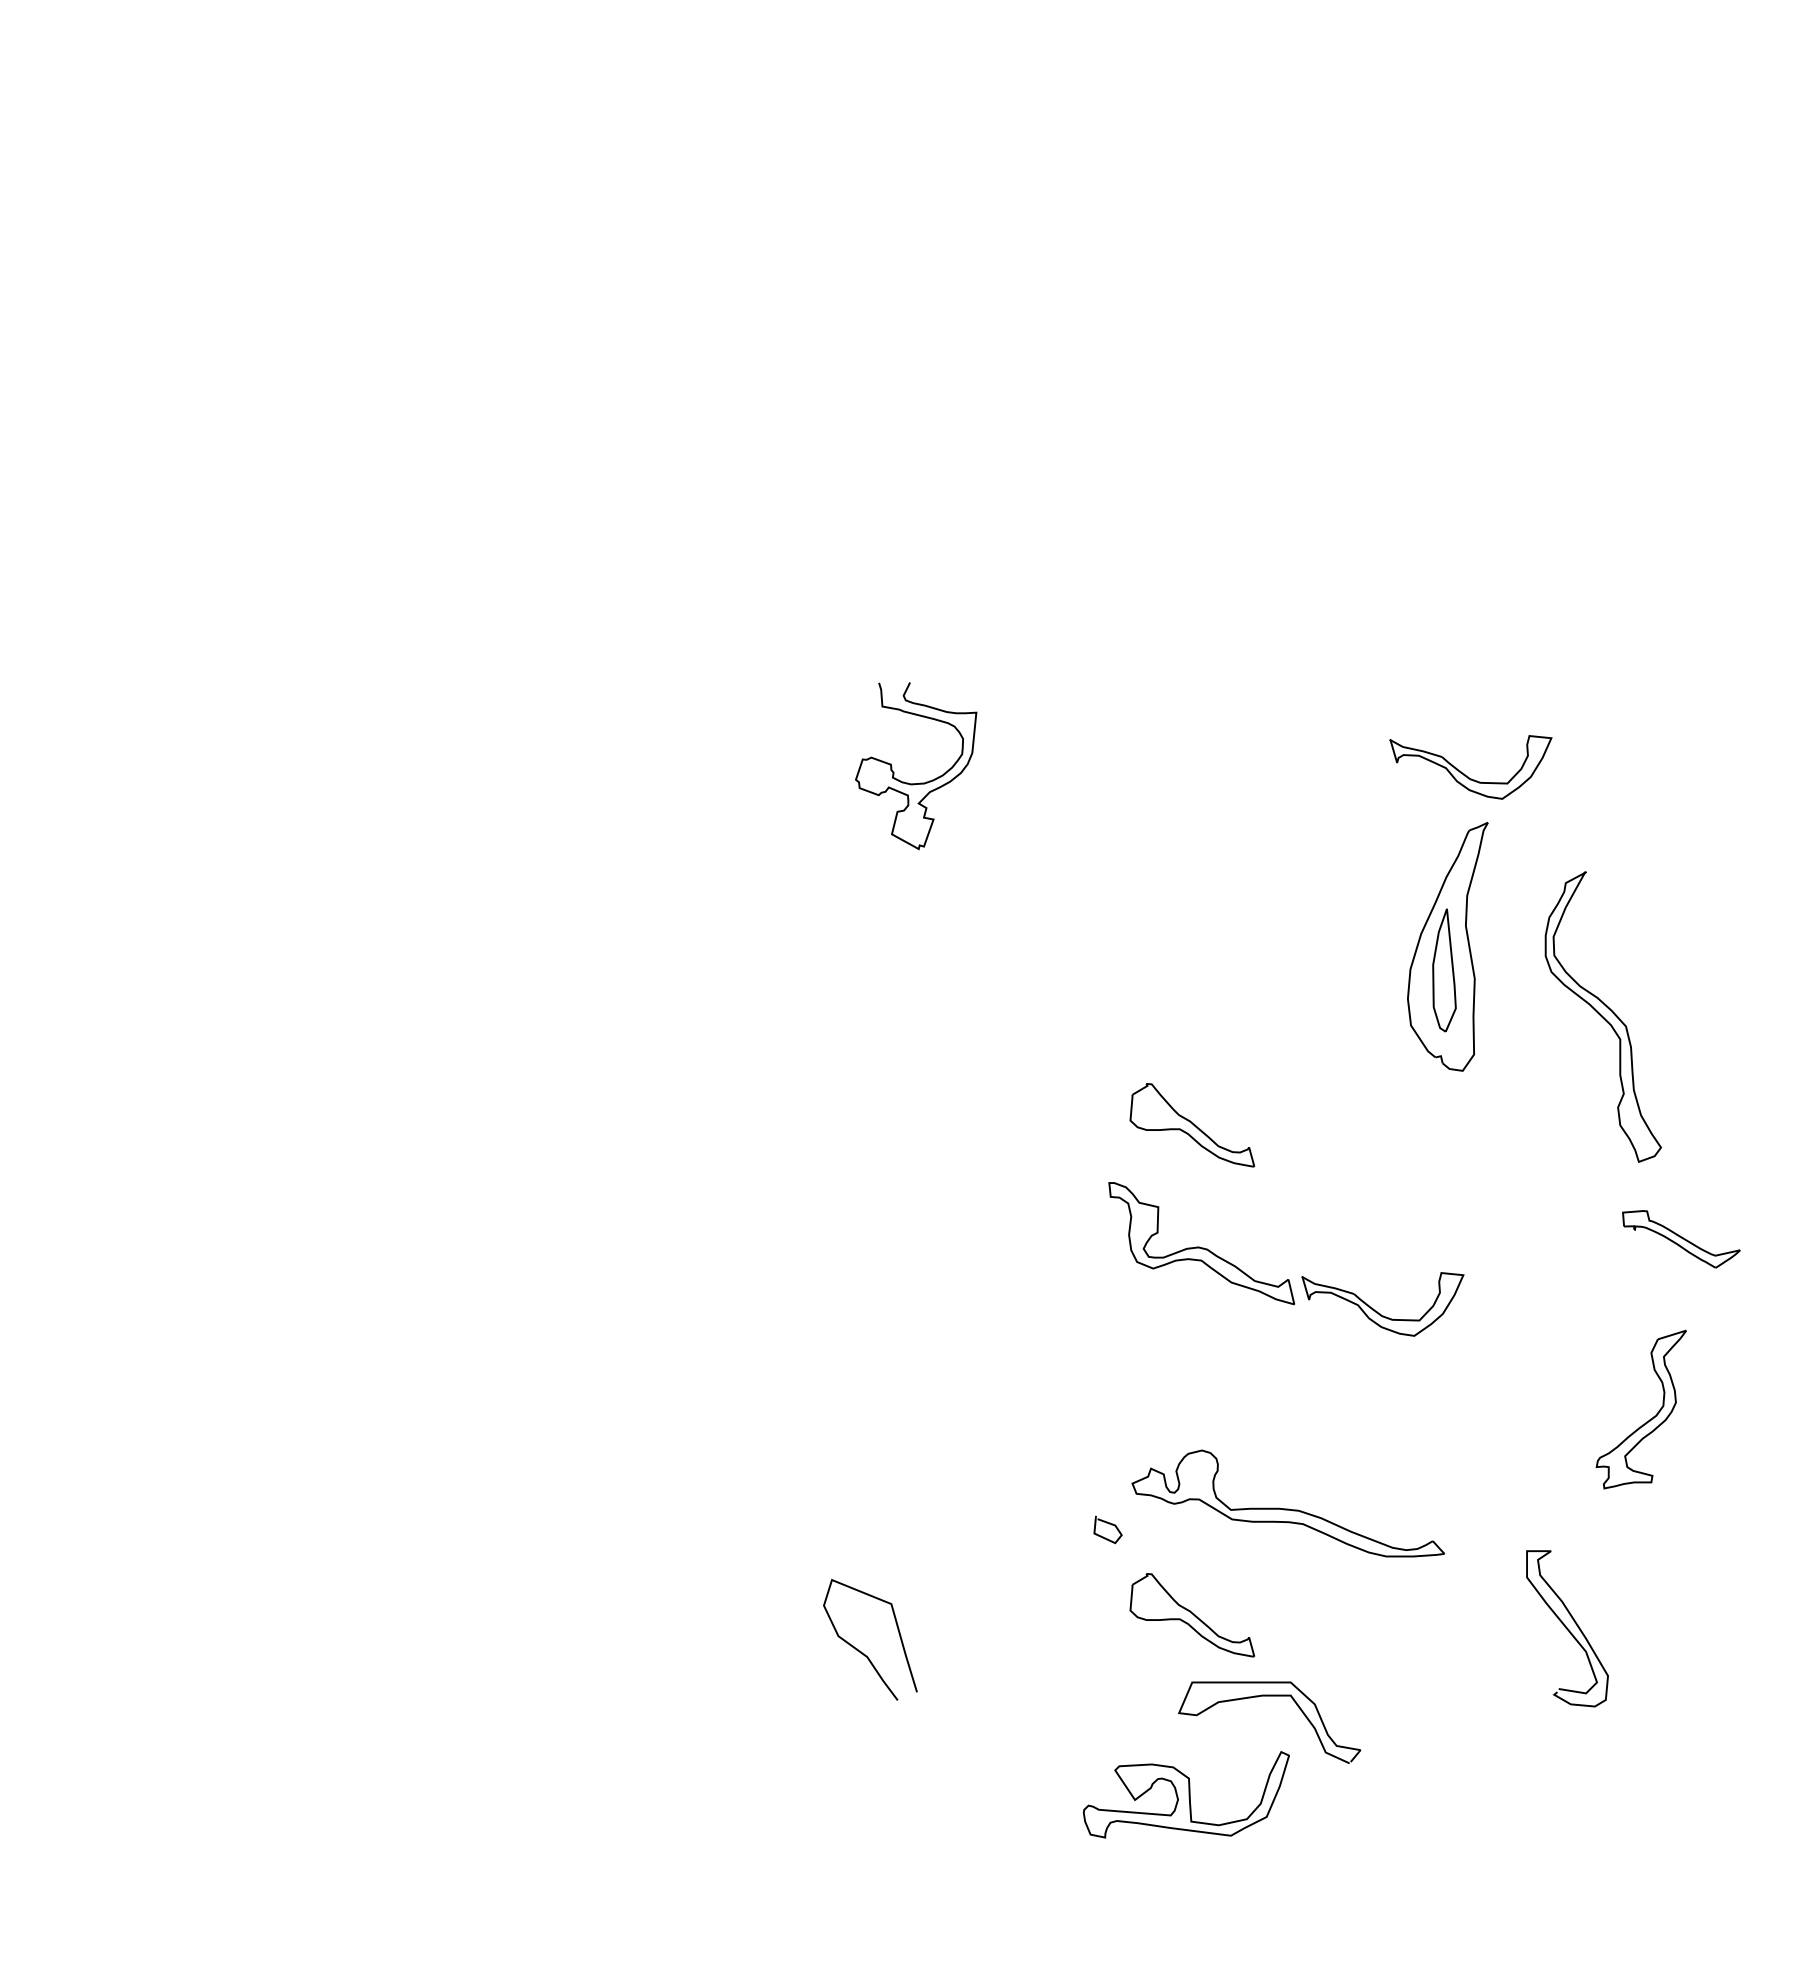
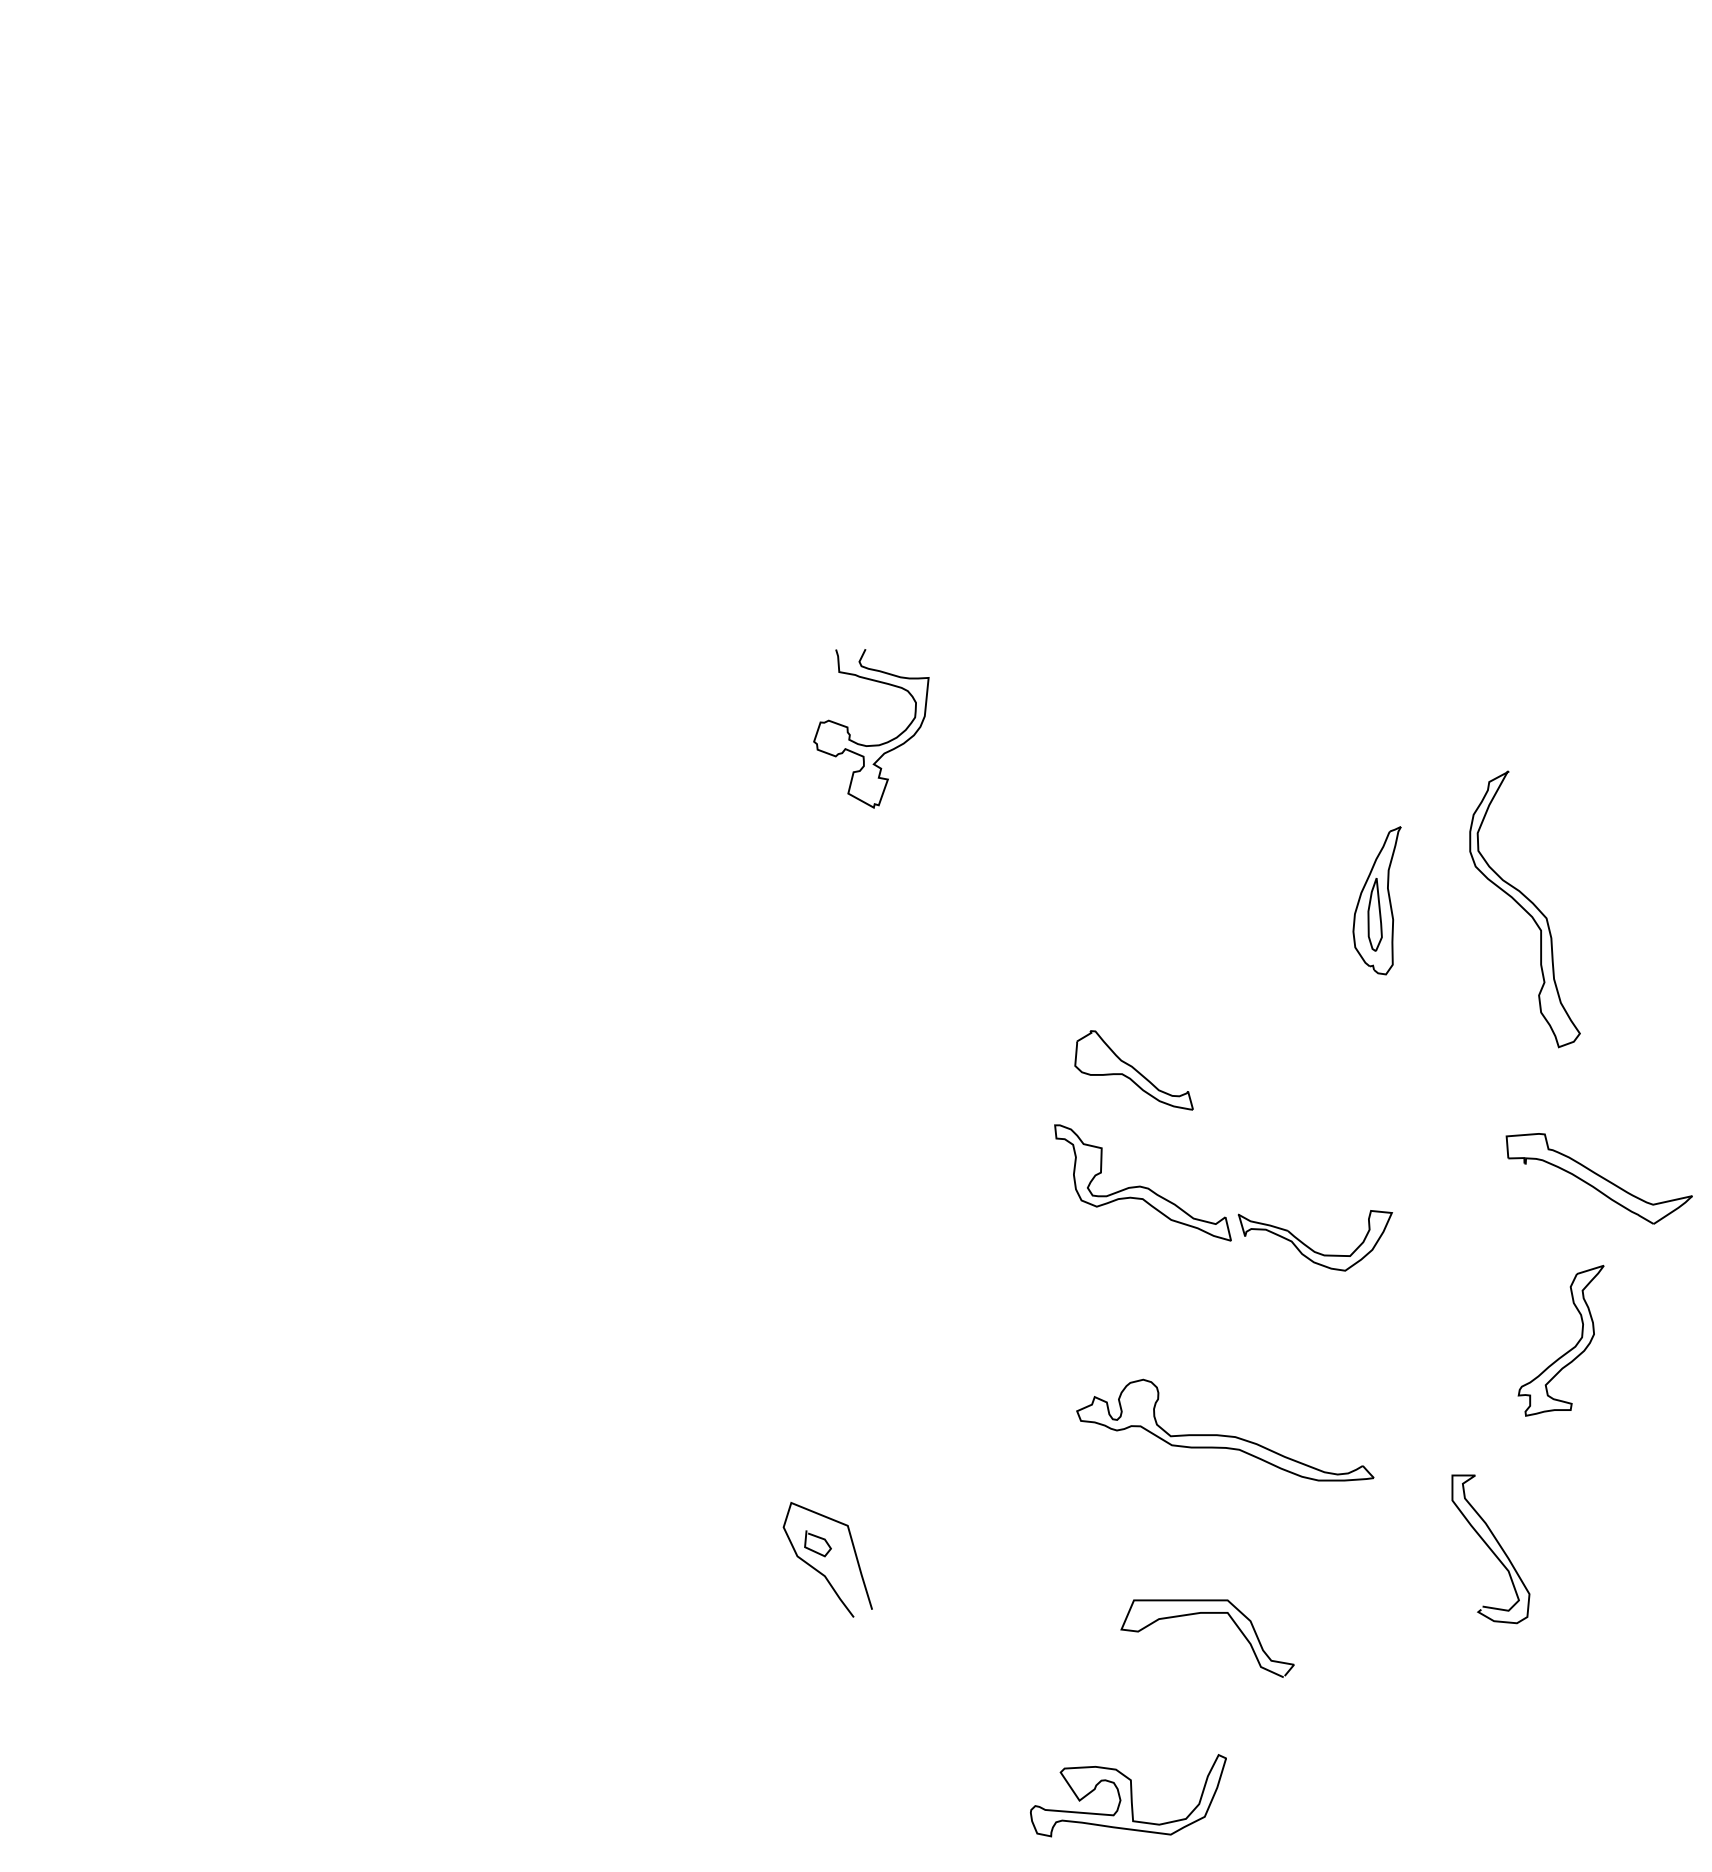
part: (1464, 773) -> (1392, 735), removed
part: (1447, 946) -> (1376, 900), size x0.62
part: (1602, 1016) -> (1524, 908), moved
part: (1681, 1239) -> (1599, 1179), size x1.67
curve: (1109, 1524) -> (819, 1538), moved
part: (1192, 1615) -> (1134, 1536), removed
curve: (1188, 1794) -> (1130, 1795), moved

